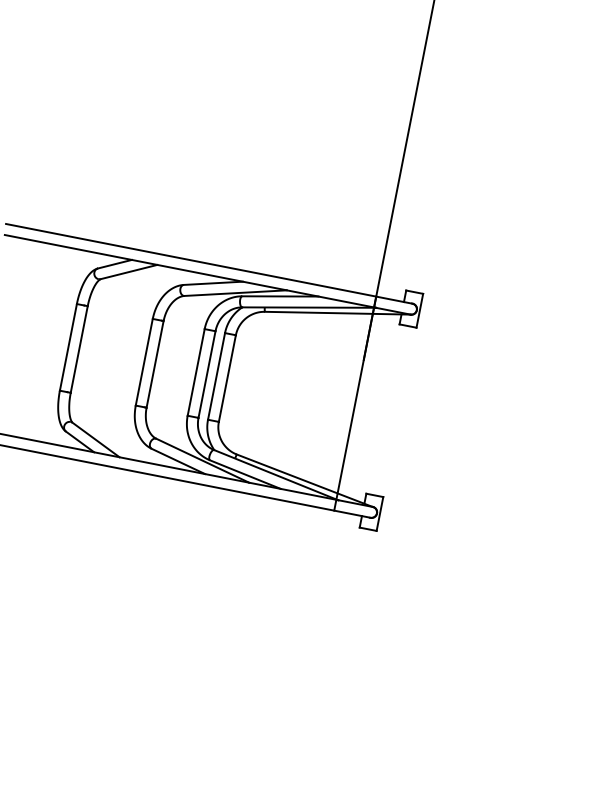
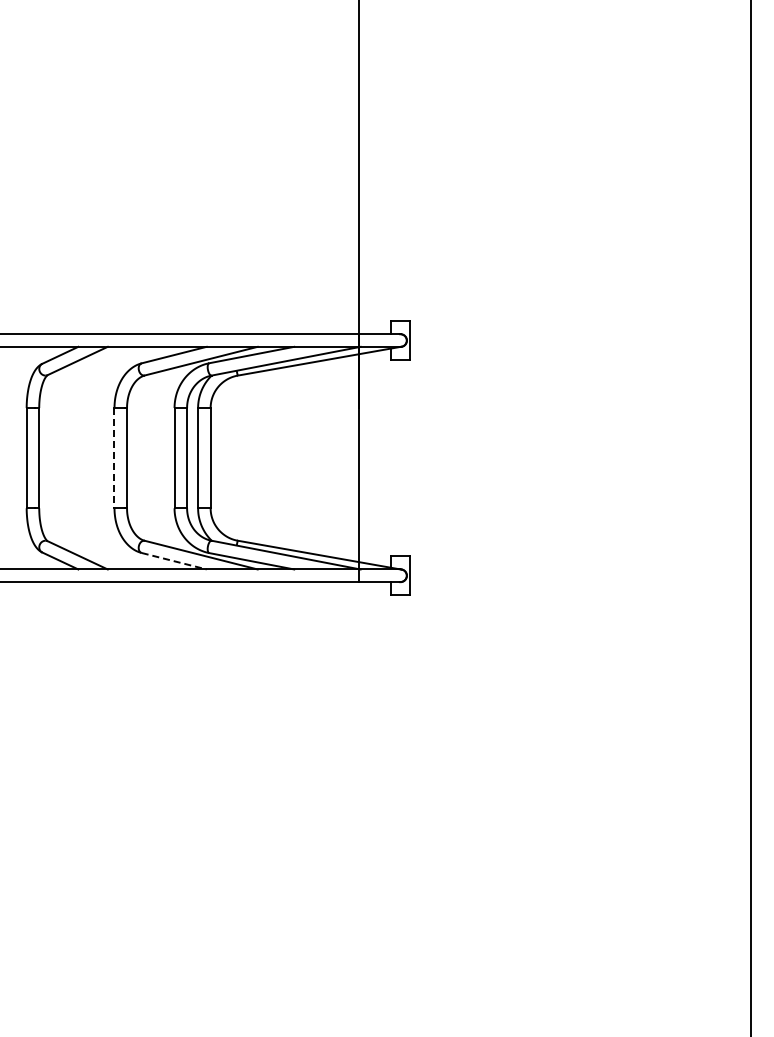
line: (144, 362) -> (114, 458), solid -> dashed
line: (178, 461) -> (174, 561), solid -> dashed

